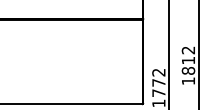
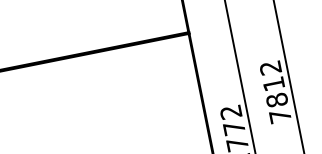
text: (188, 80) -> (280, 115), 1812 -> 7812

